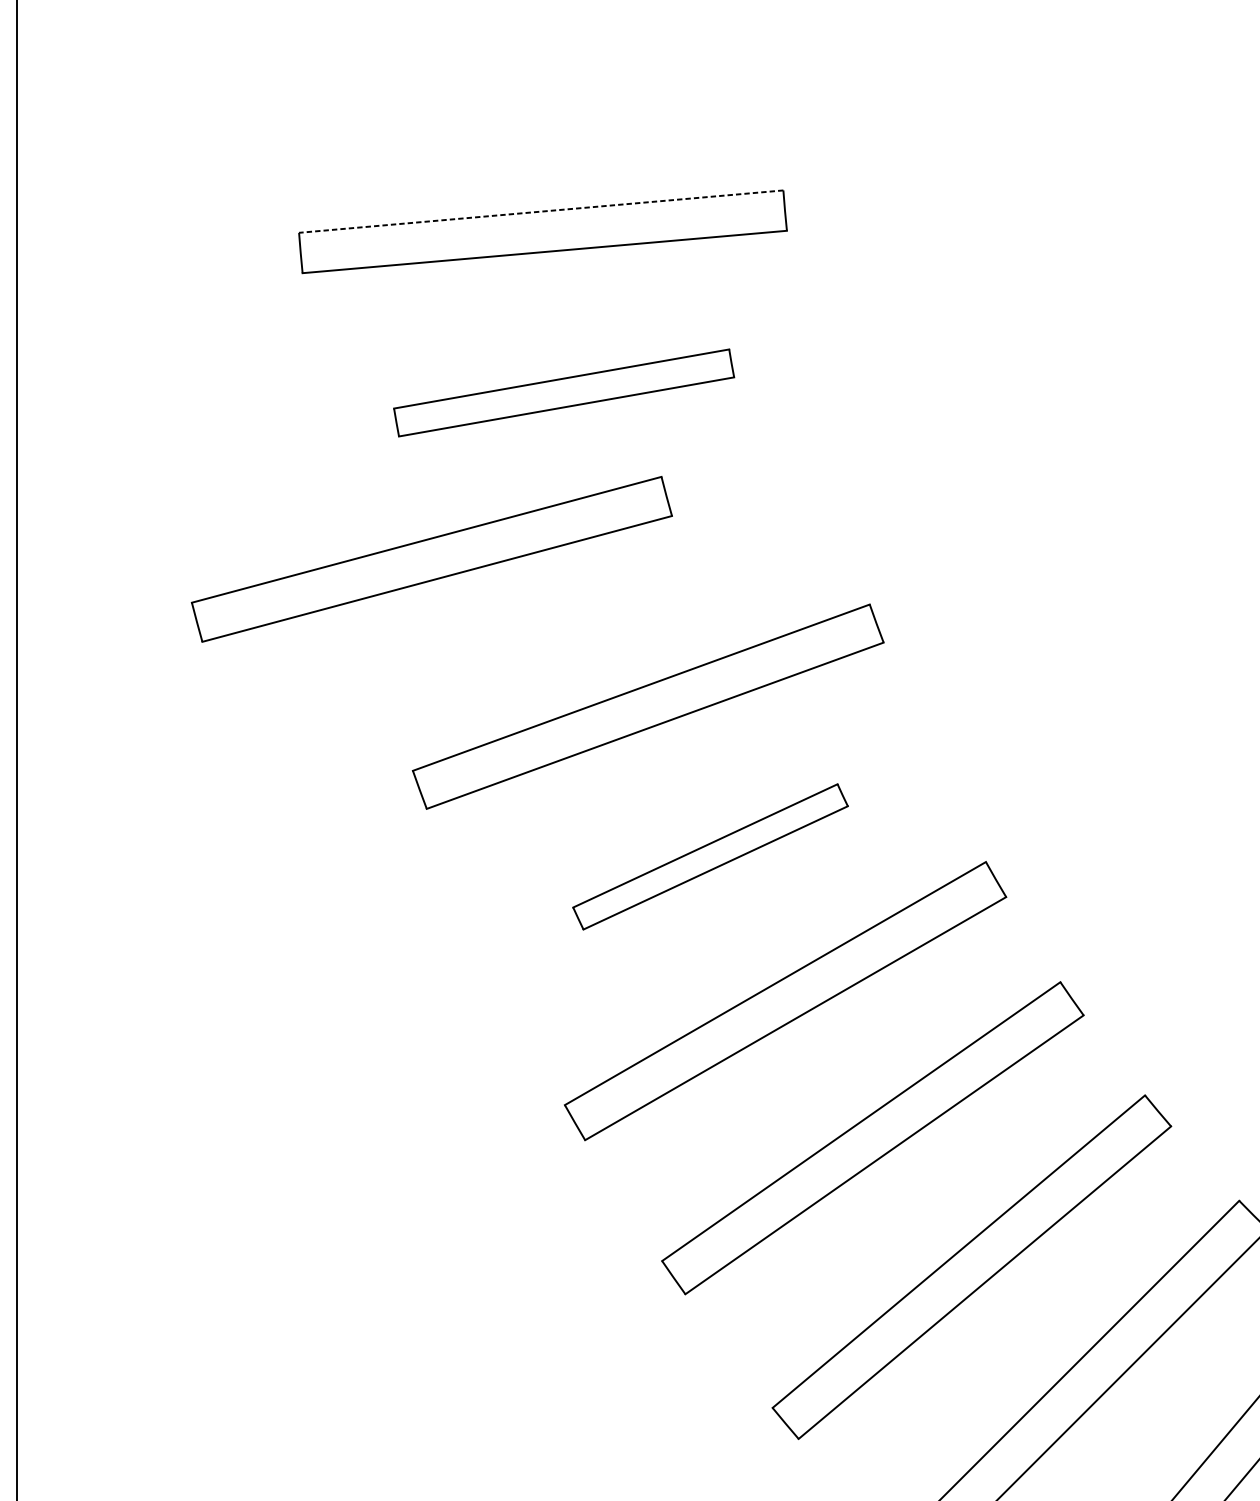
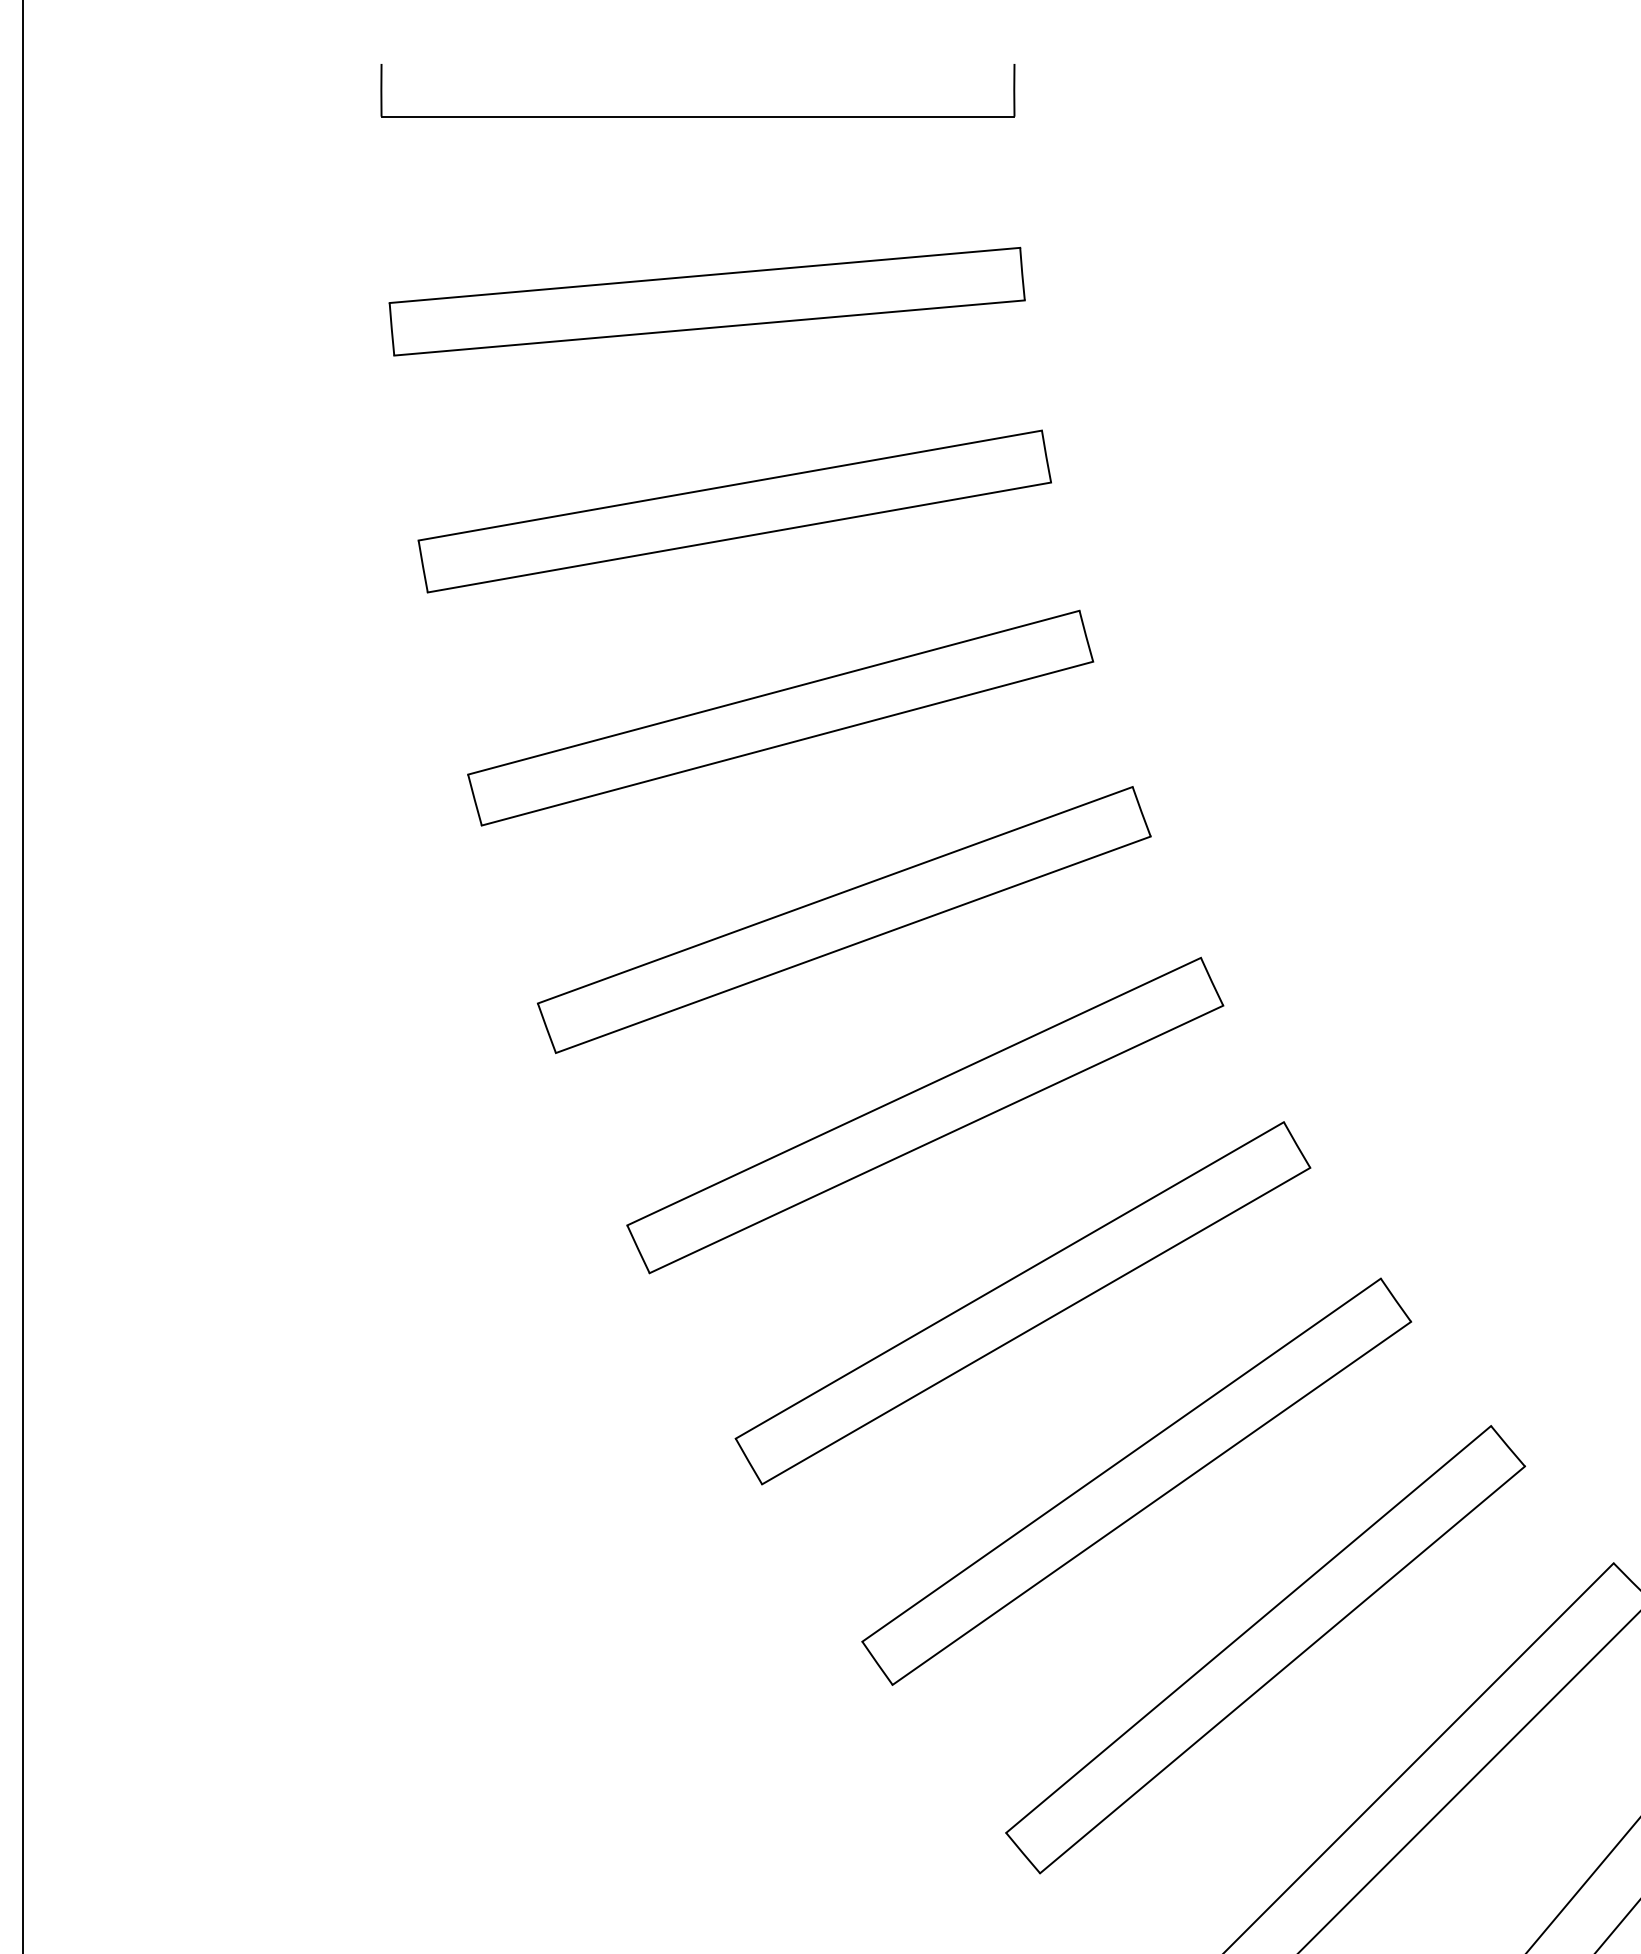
part: (535, 89) -> (697, 116), added
line: (540, 211) -> (704, 275), dashed -> solid
part: (563, 392) -> (734, 511), size x1.43
part: (431, 558) -> (780, 717), moved
part: (710, 856) -> (925, 1115), size x1.67

